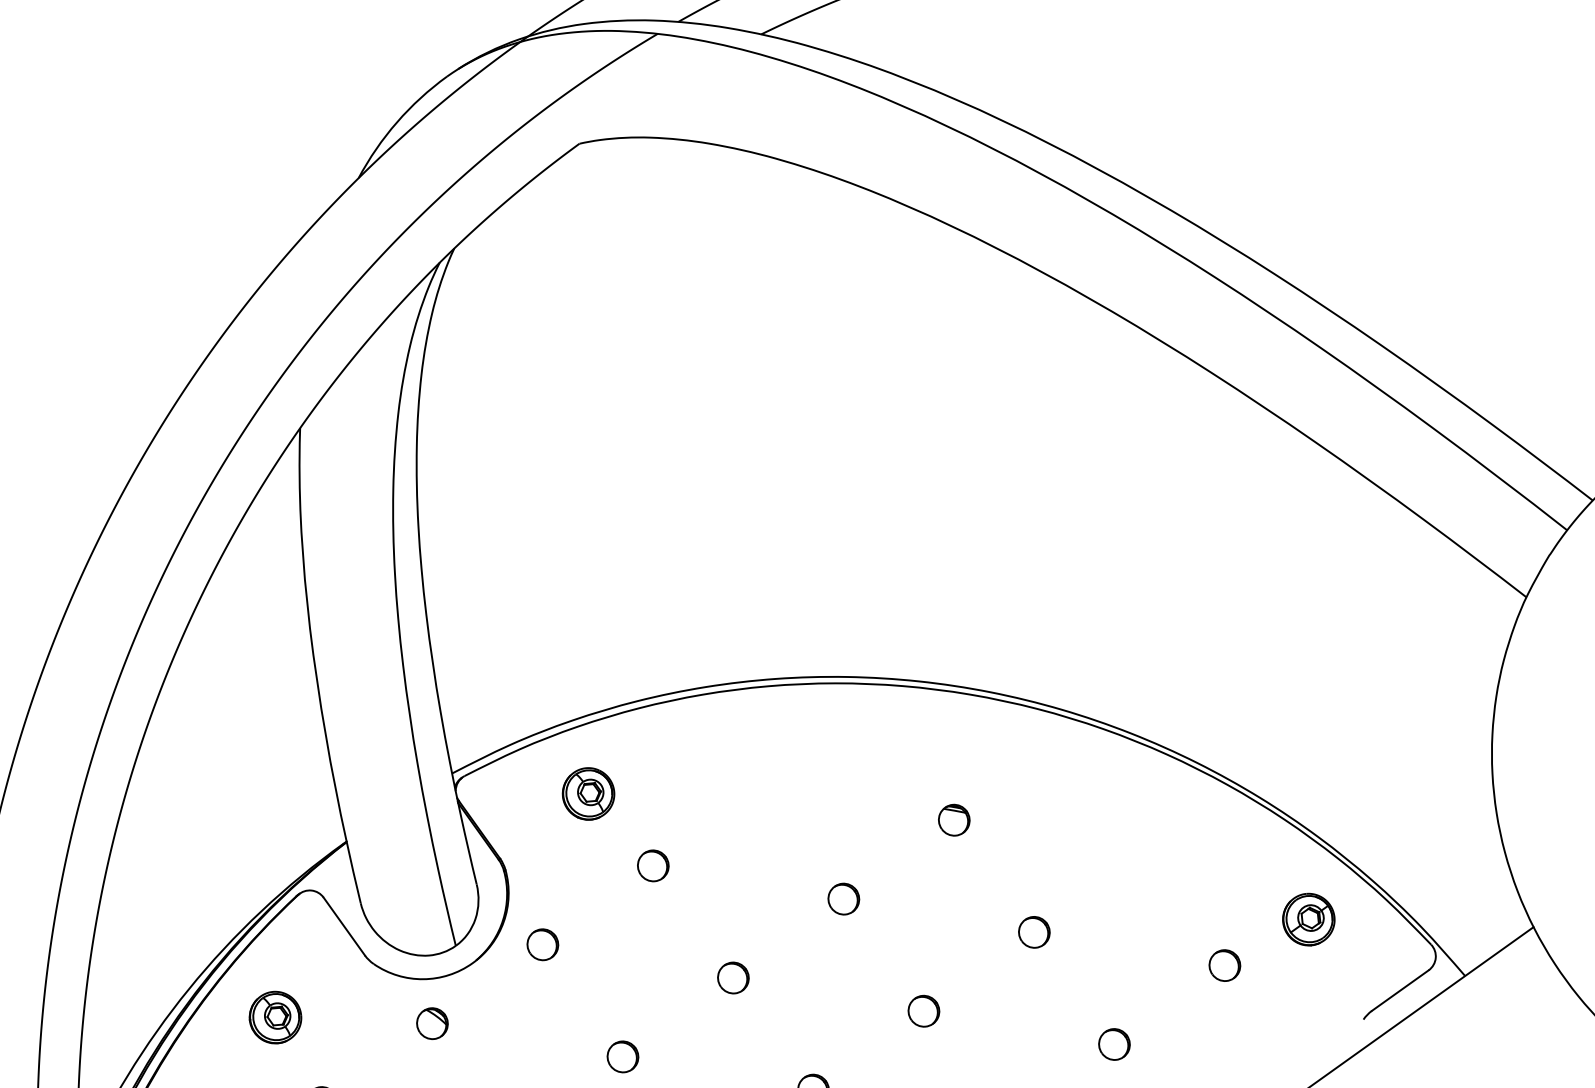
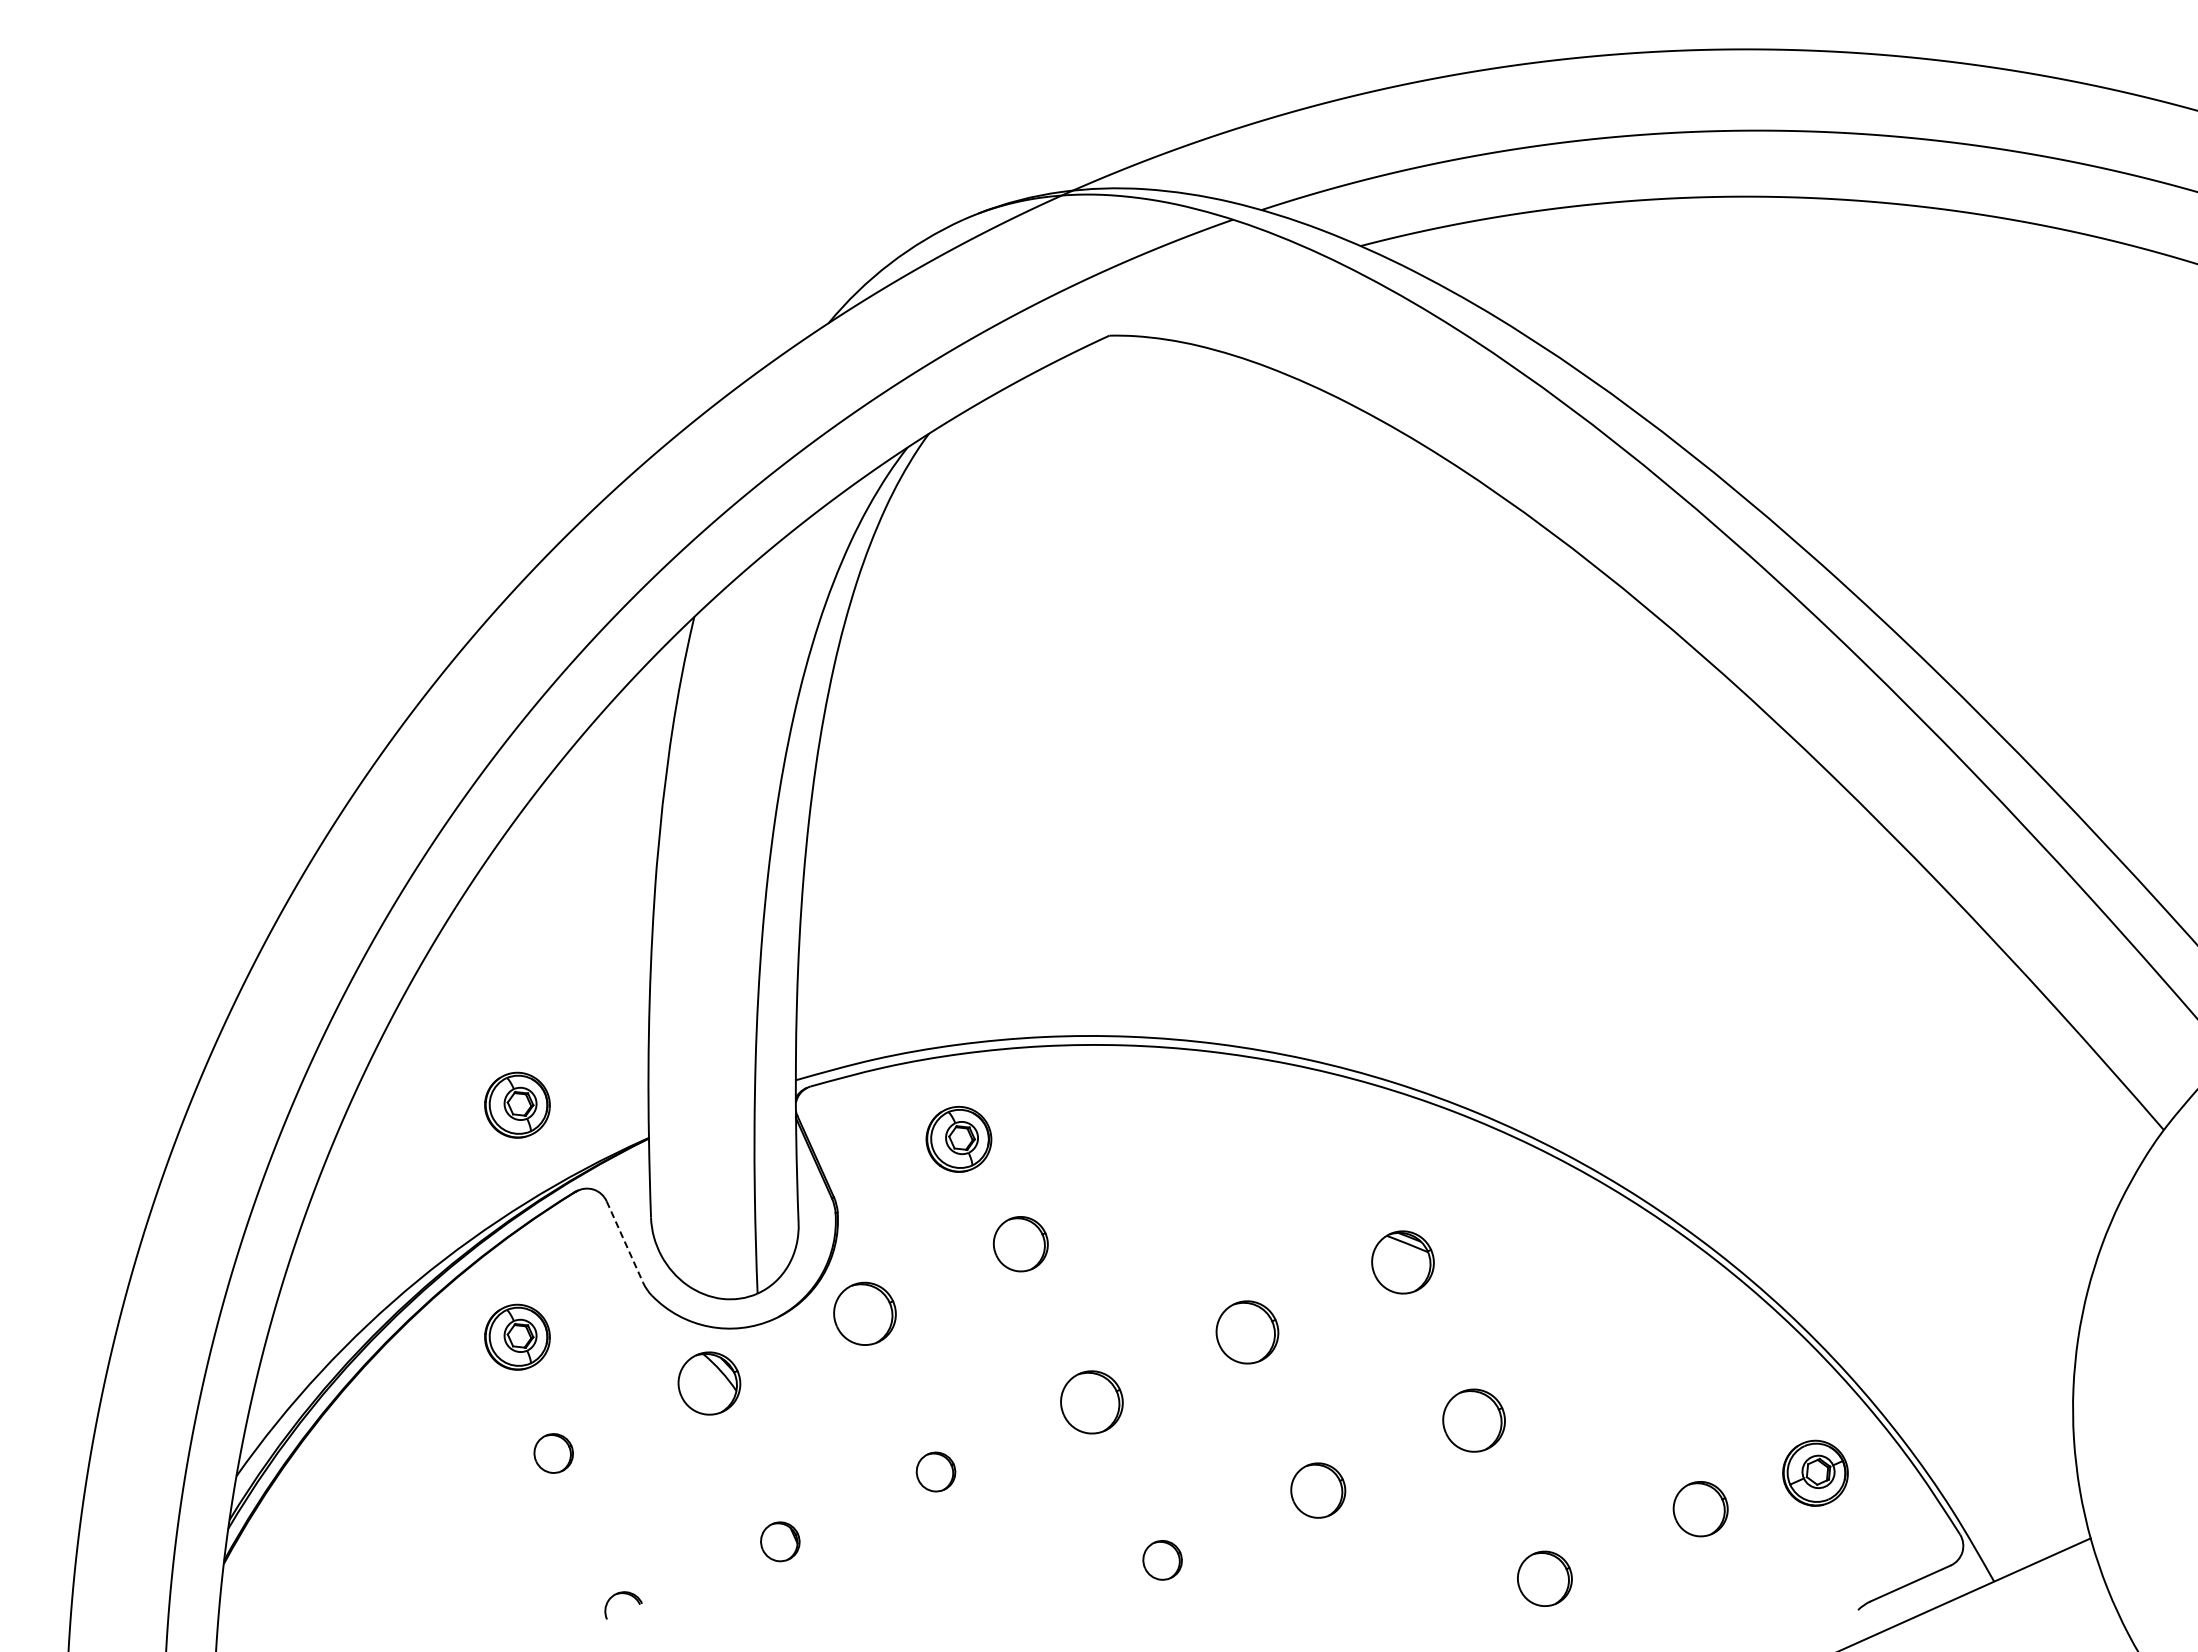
part: (954, 820) -> (1403, 1262), size x1.6
part: (238, 836) -> (517, 1104), added
part: (652, 865) -> (1020, 1243), size x1.4
part: (843, 899) -> (1247, 1332), size x1.6
line: (344, 926) -> (624, 1242), solid -> dashed
part: (1033, 932) -> (1473, 1420), size x1.6
part: (543, 944) -> (865, 1313), size x1.6
part: (1224, 965) -> (1700, 1508), size x1.4
part: (733, 977) -> (1091, 1401), size x1.6
part: (924, 1011) -> (1318, 1490), size x1.4
part: (432, 1023) -> (709, 1383), size x1.6
part: (1114, 1044) -> (1544, 1578), size x1.4

